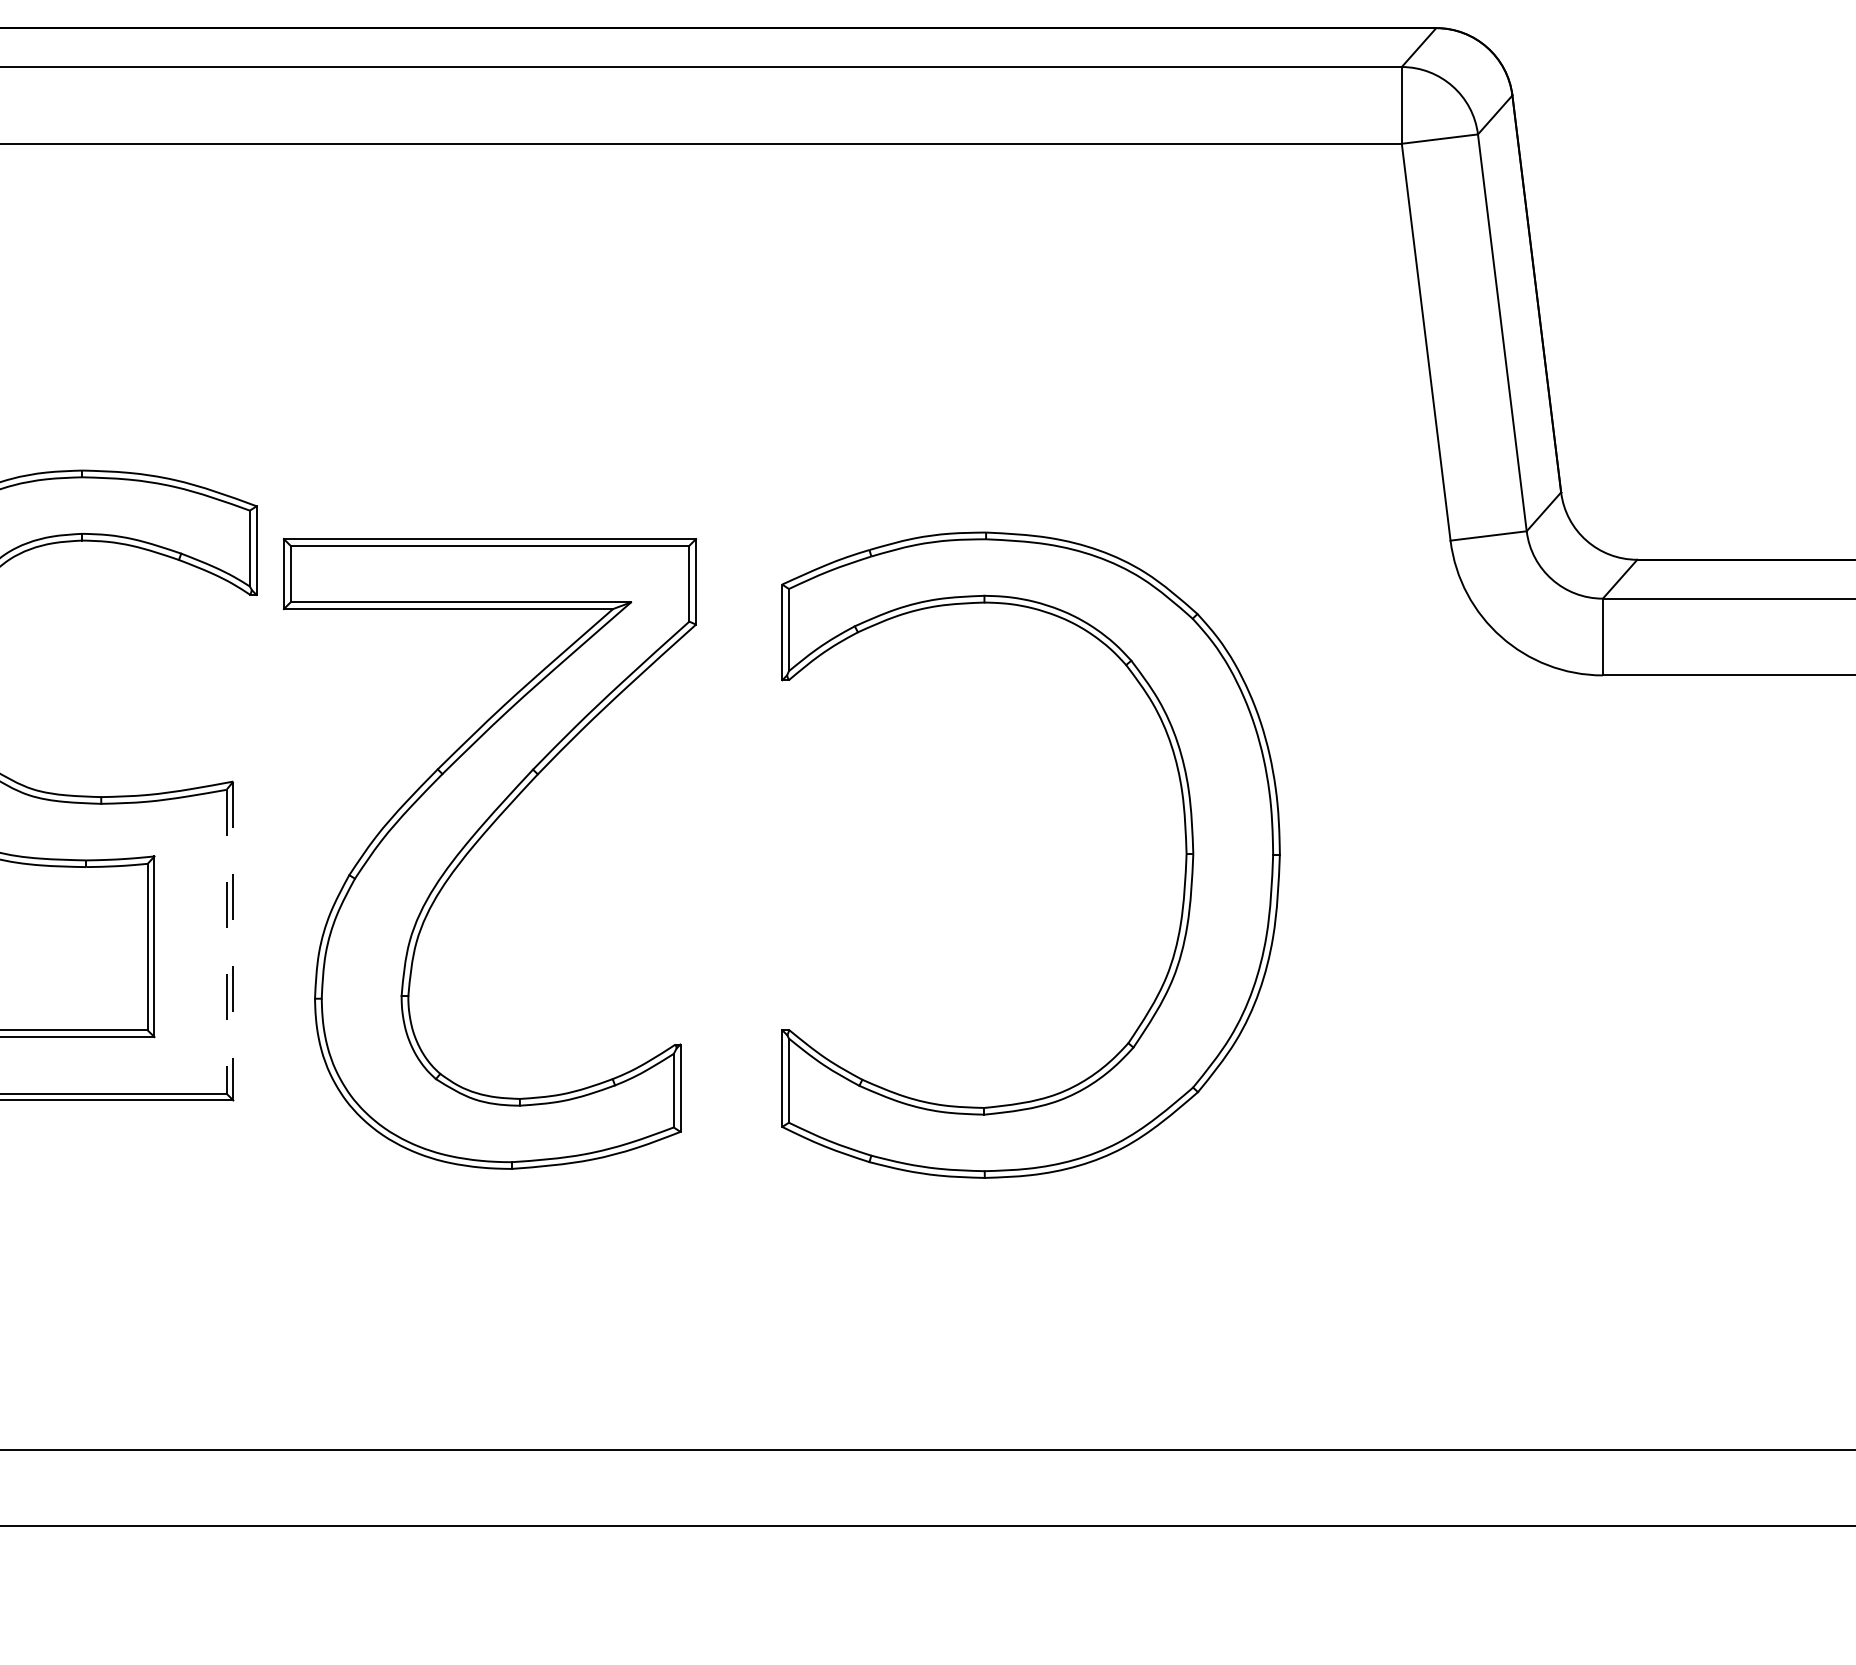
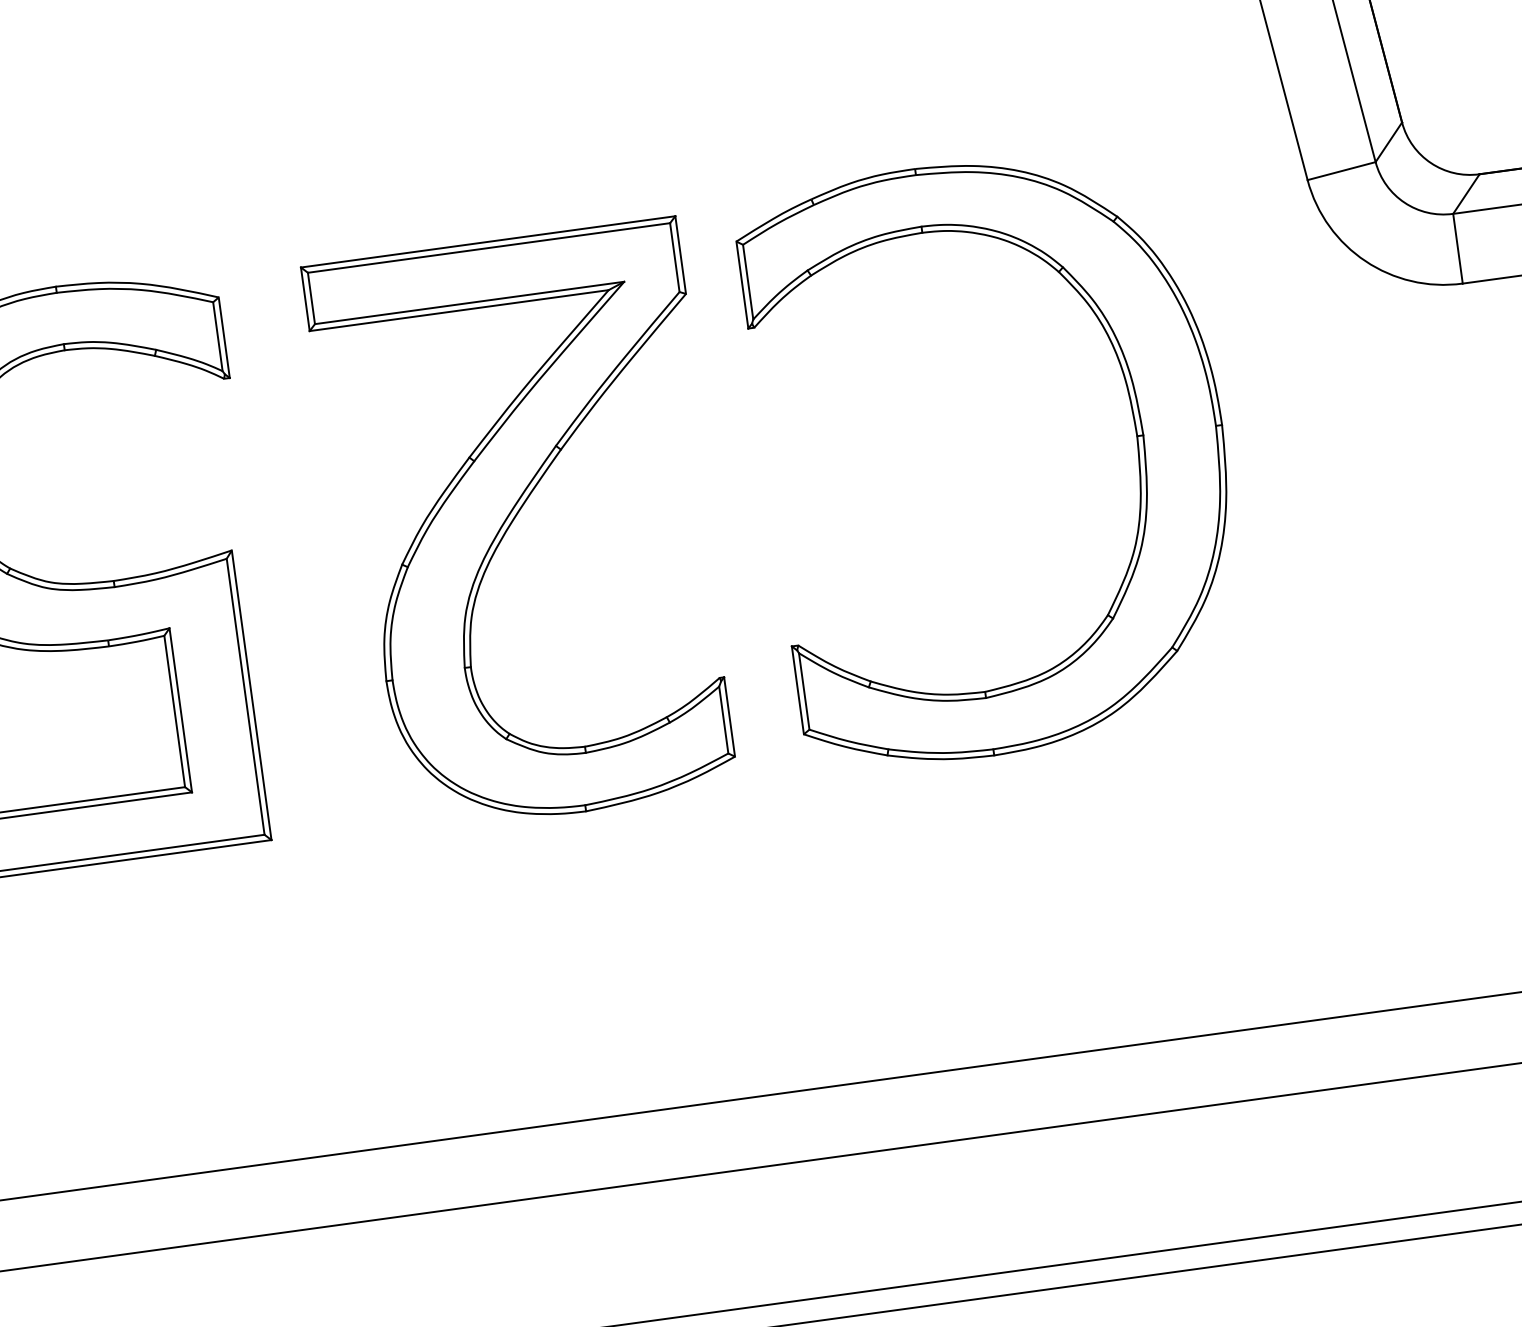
part: (476, 844) -> (513, 520), moved
part: (1184, 871) -> (1137, 452), moved
line: (226, 941) -> (245, 696), dashed -> solid
line: (233, 941) -> (251, 695), dashed -> solid

